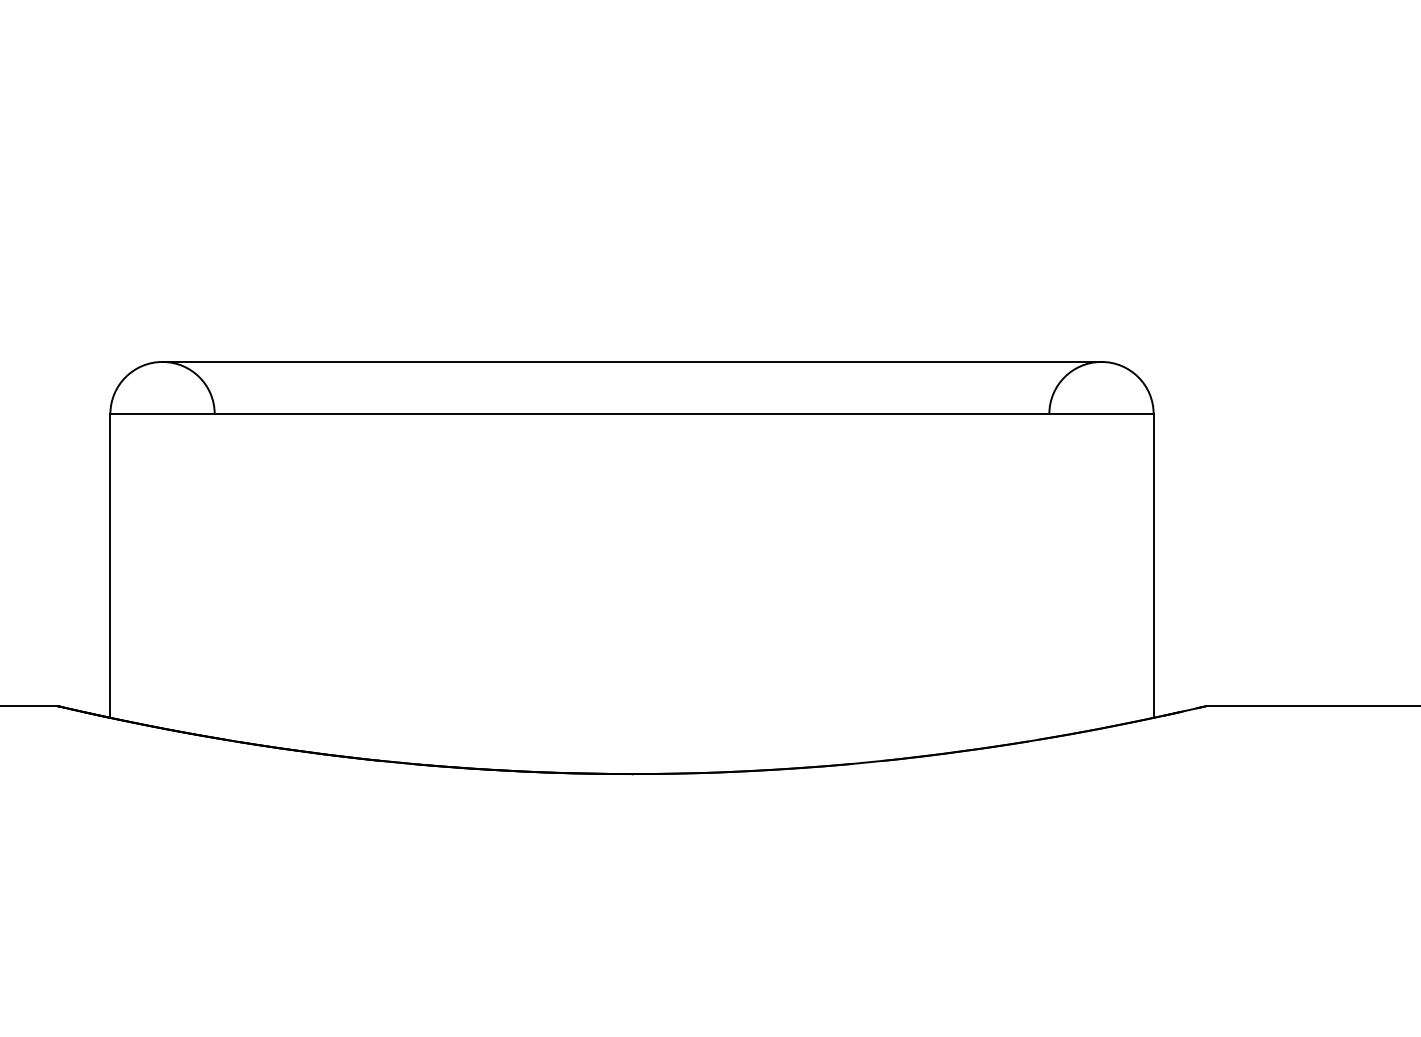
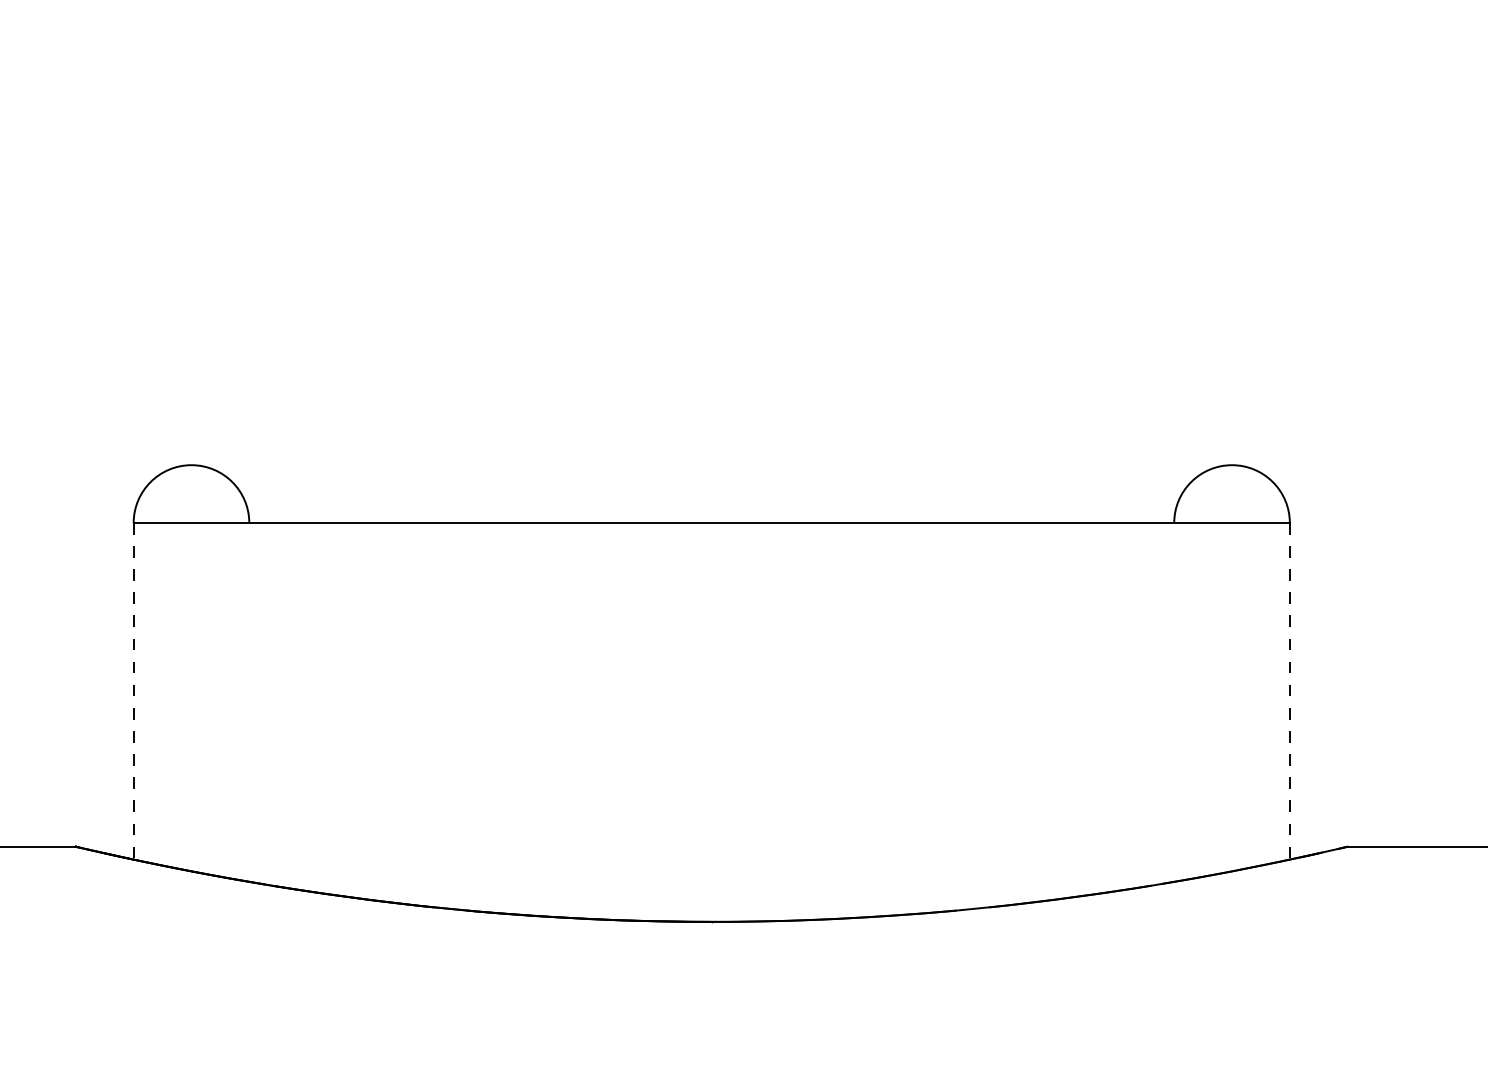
line: (631, 361) -> (711, 464), removed
line: (110, 566) -> (133, 691), solid -> dashed
line: (1153, 566) -> (1289, 691), solid -> dashed

